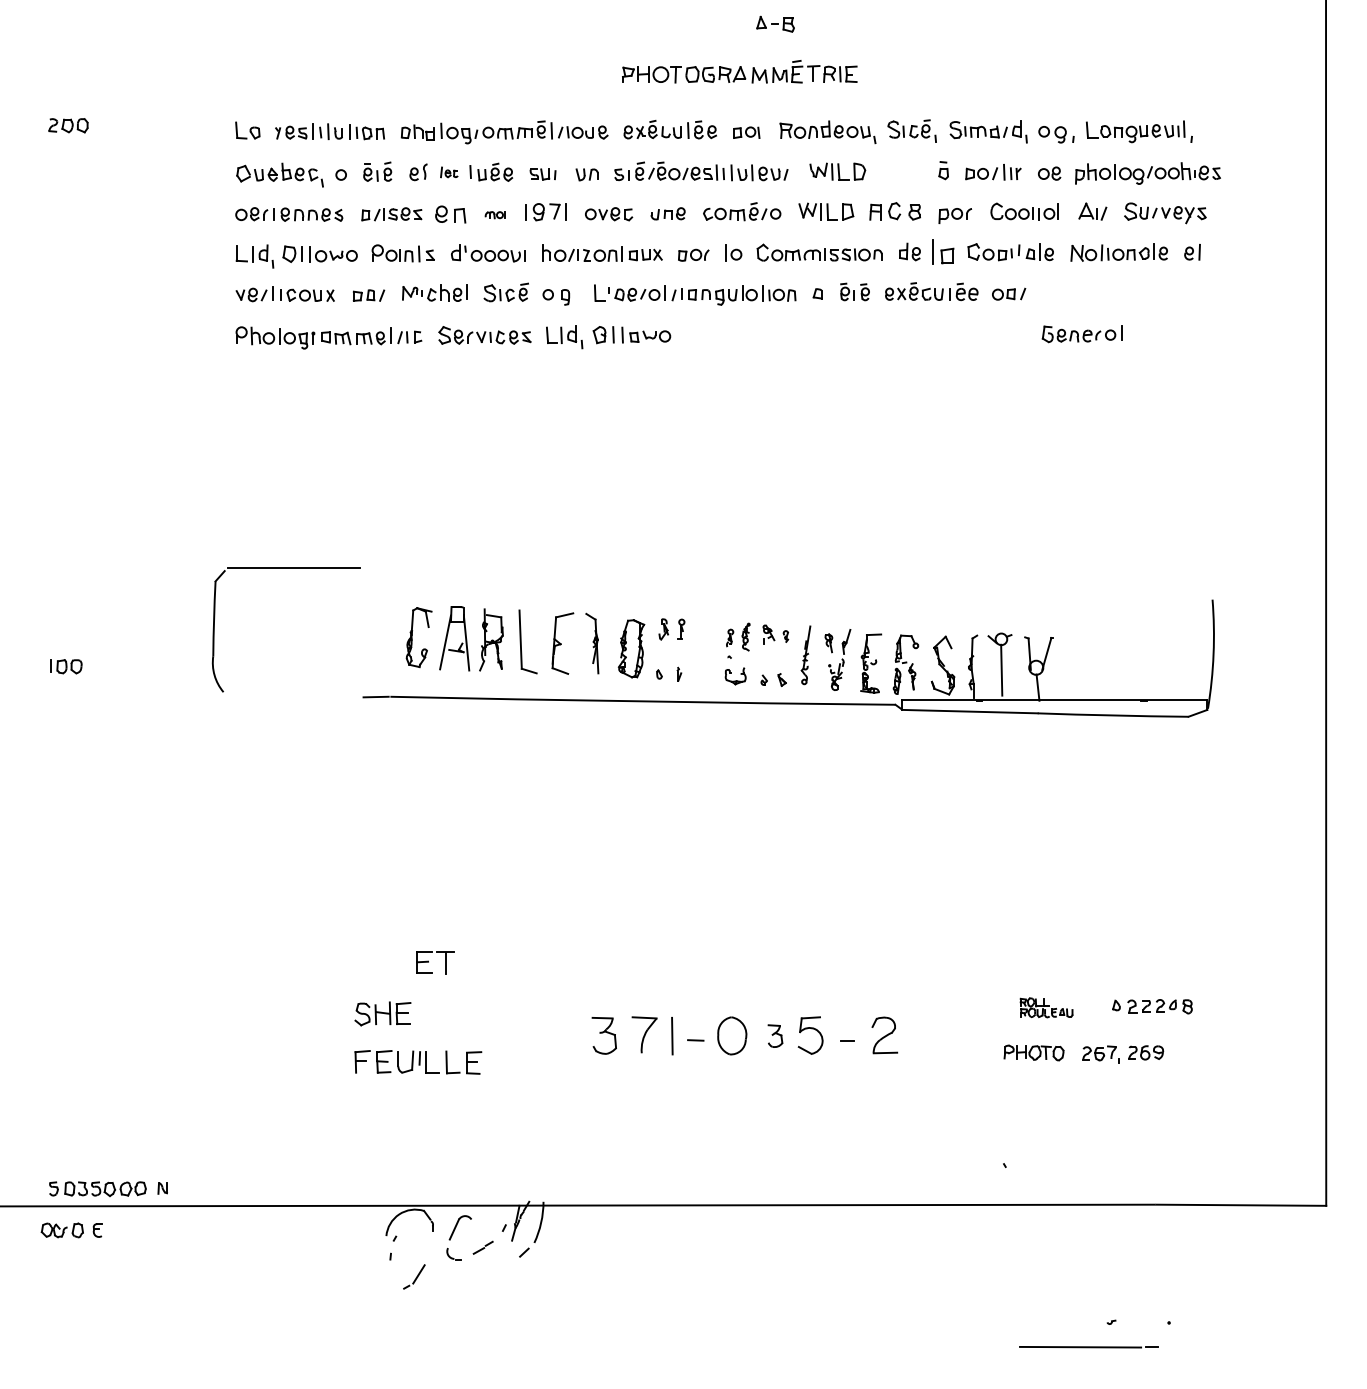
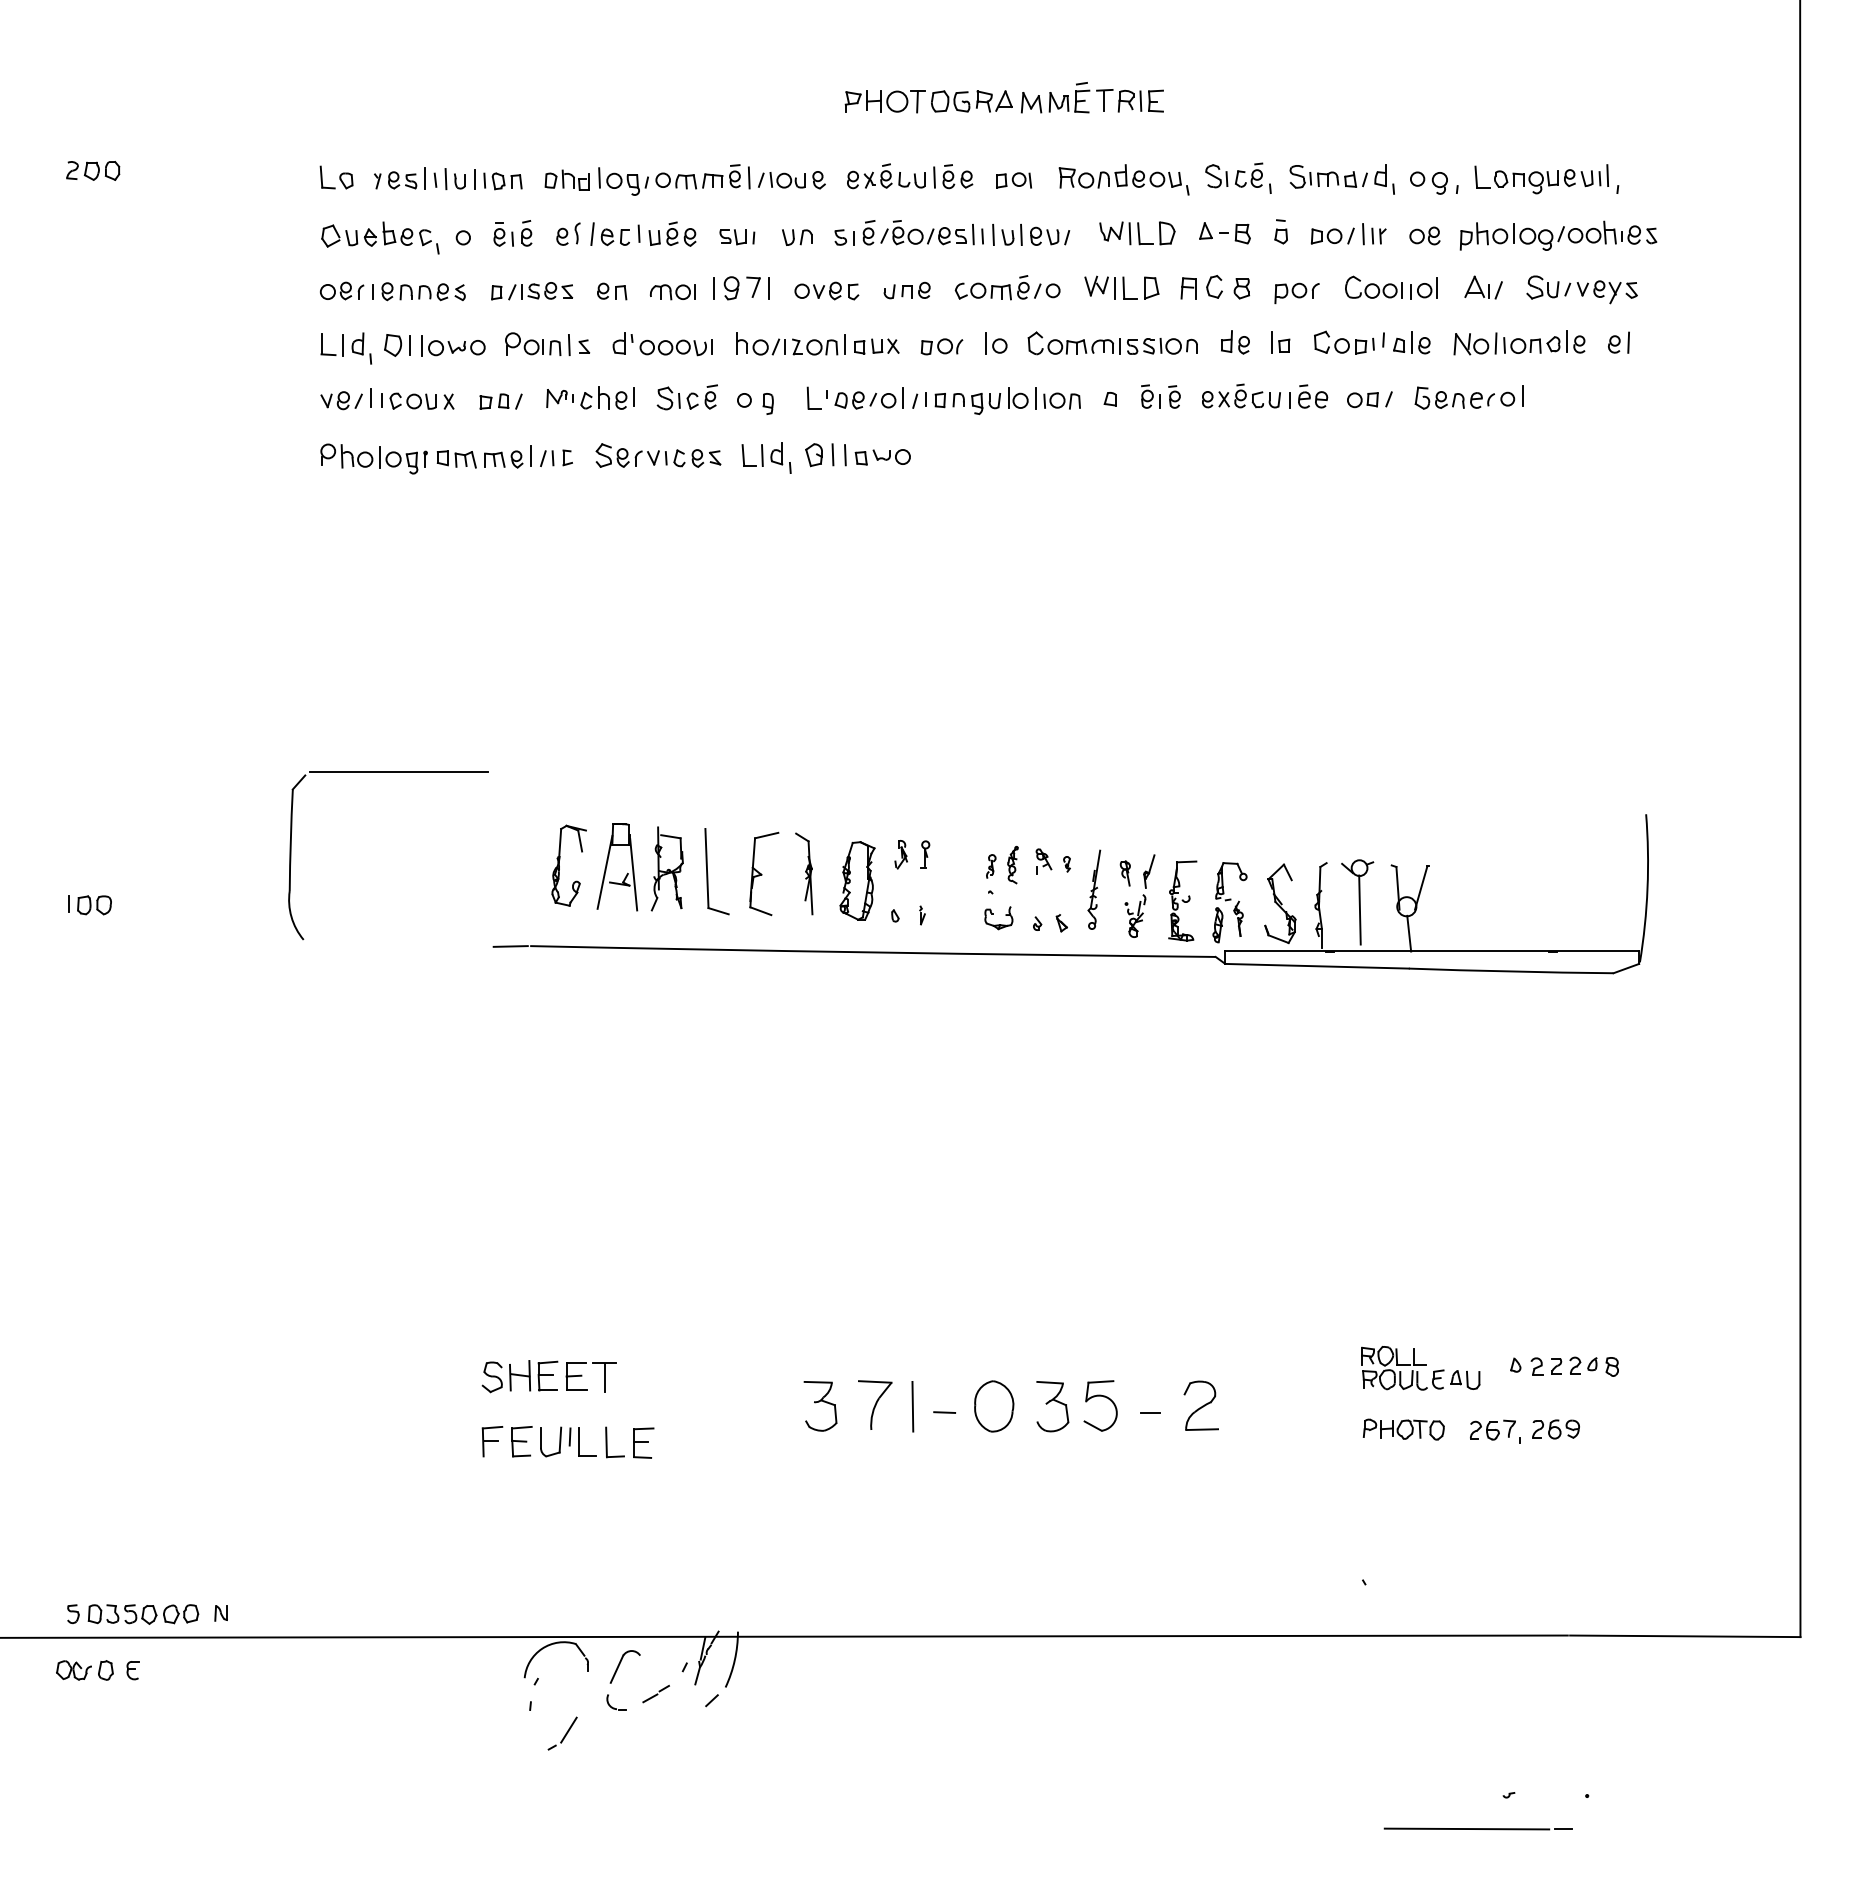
part: (775, 24) -> (1224, 233), moved
part: (448, 172) -> (609, 234), size x1.67
part: (451, 214) -> (612, 291), size x0.71
part: (495, 215) -> (672, 292), size x1.67
part: (943, 252) -> (1280, 342), size x0.62
part: (1081, 333) -> (1468, 397), moved
part: (428, 962) -> (582, 1376), moved
part: (1046, 1007) -> (1420, 1368), size x1.67
part: (775, 1035) -> (1052, 1406), size x1.67

